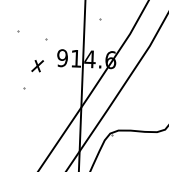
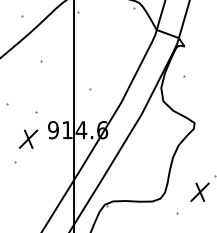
part: (37, 65) -> (28, 138), size x1.67

